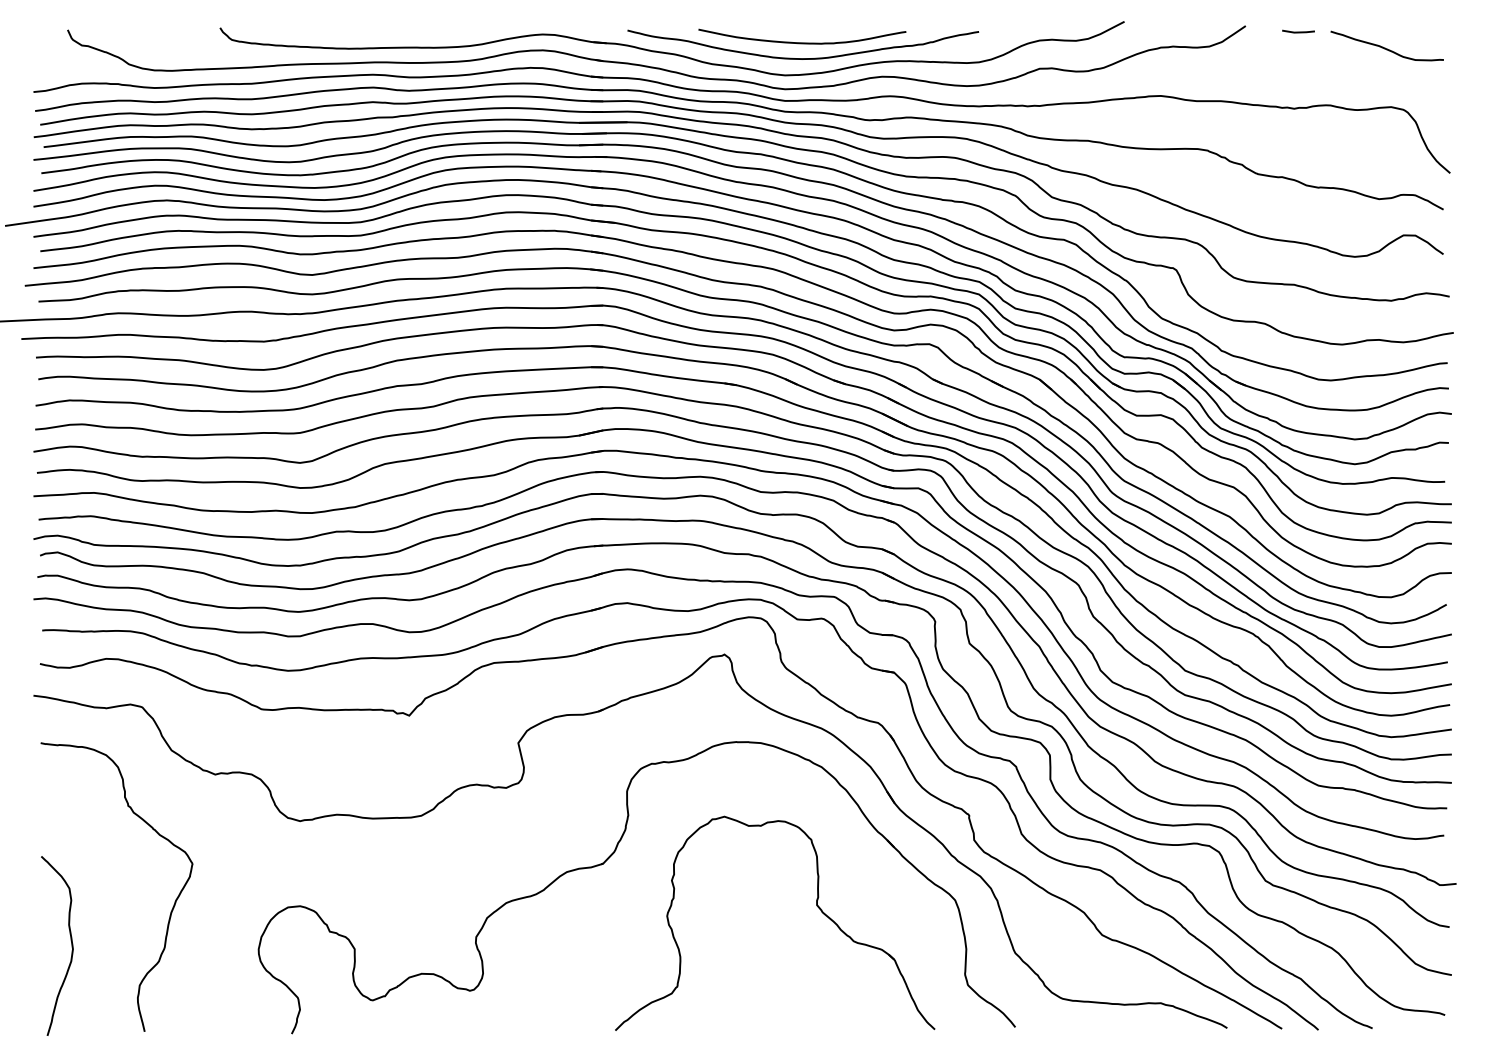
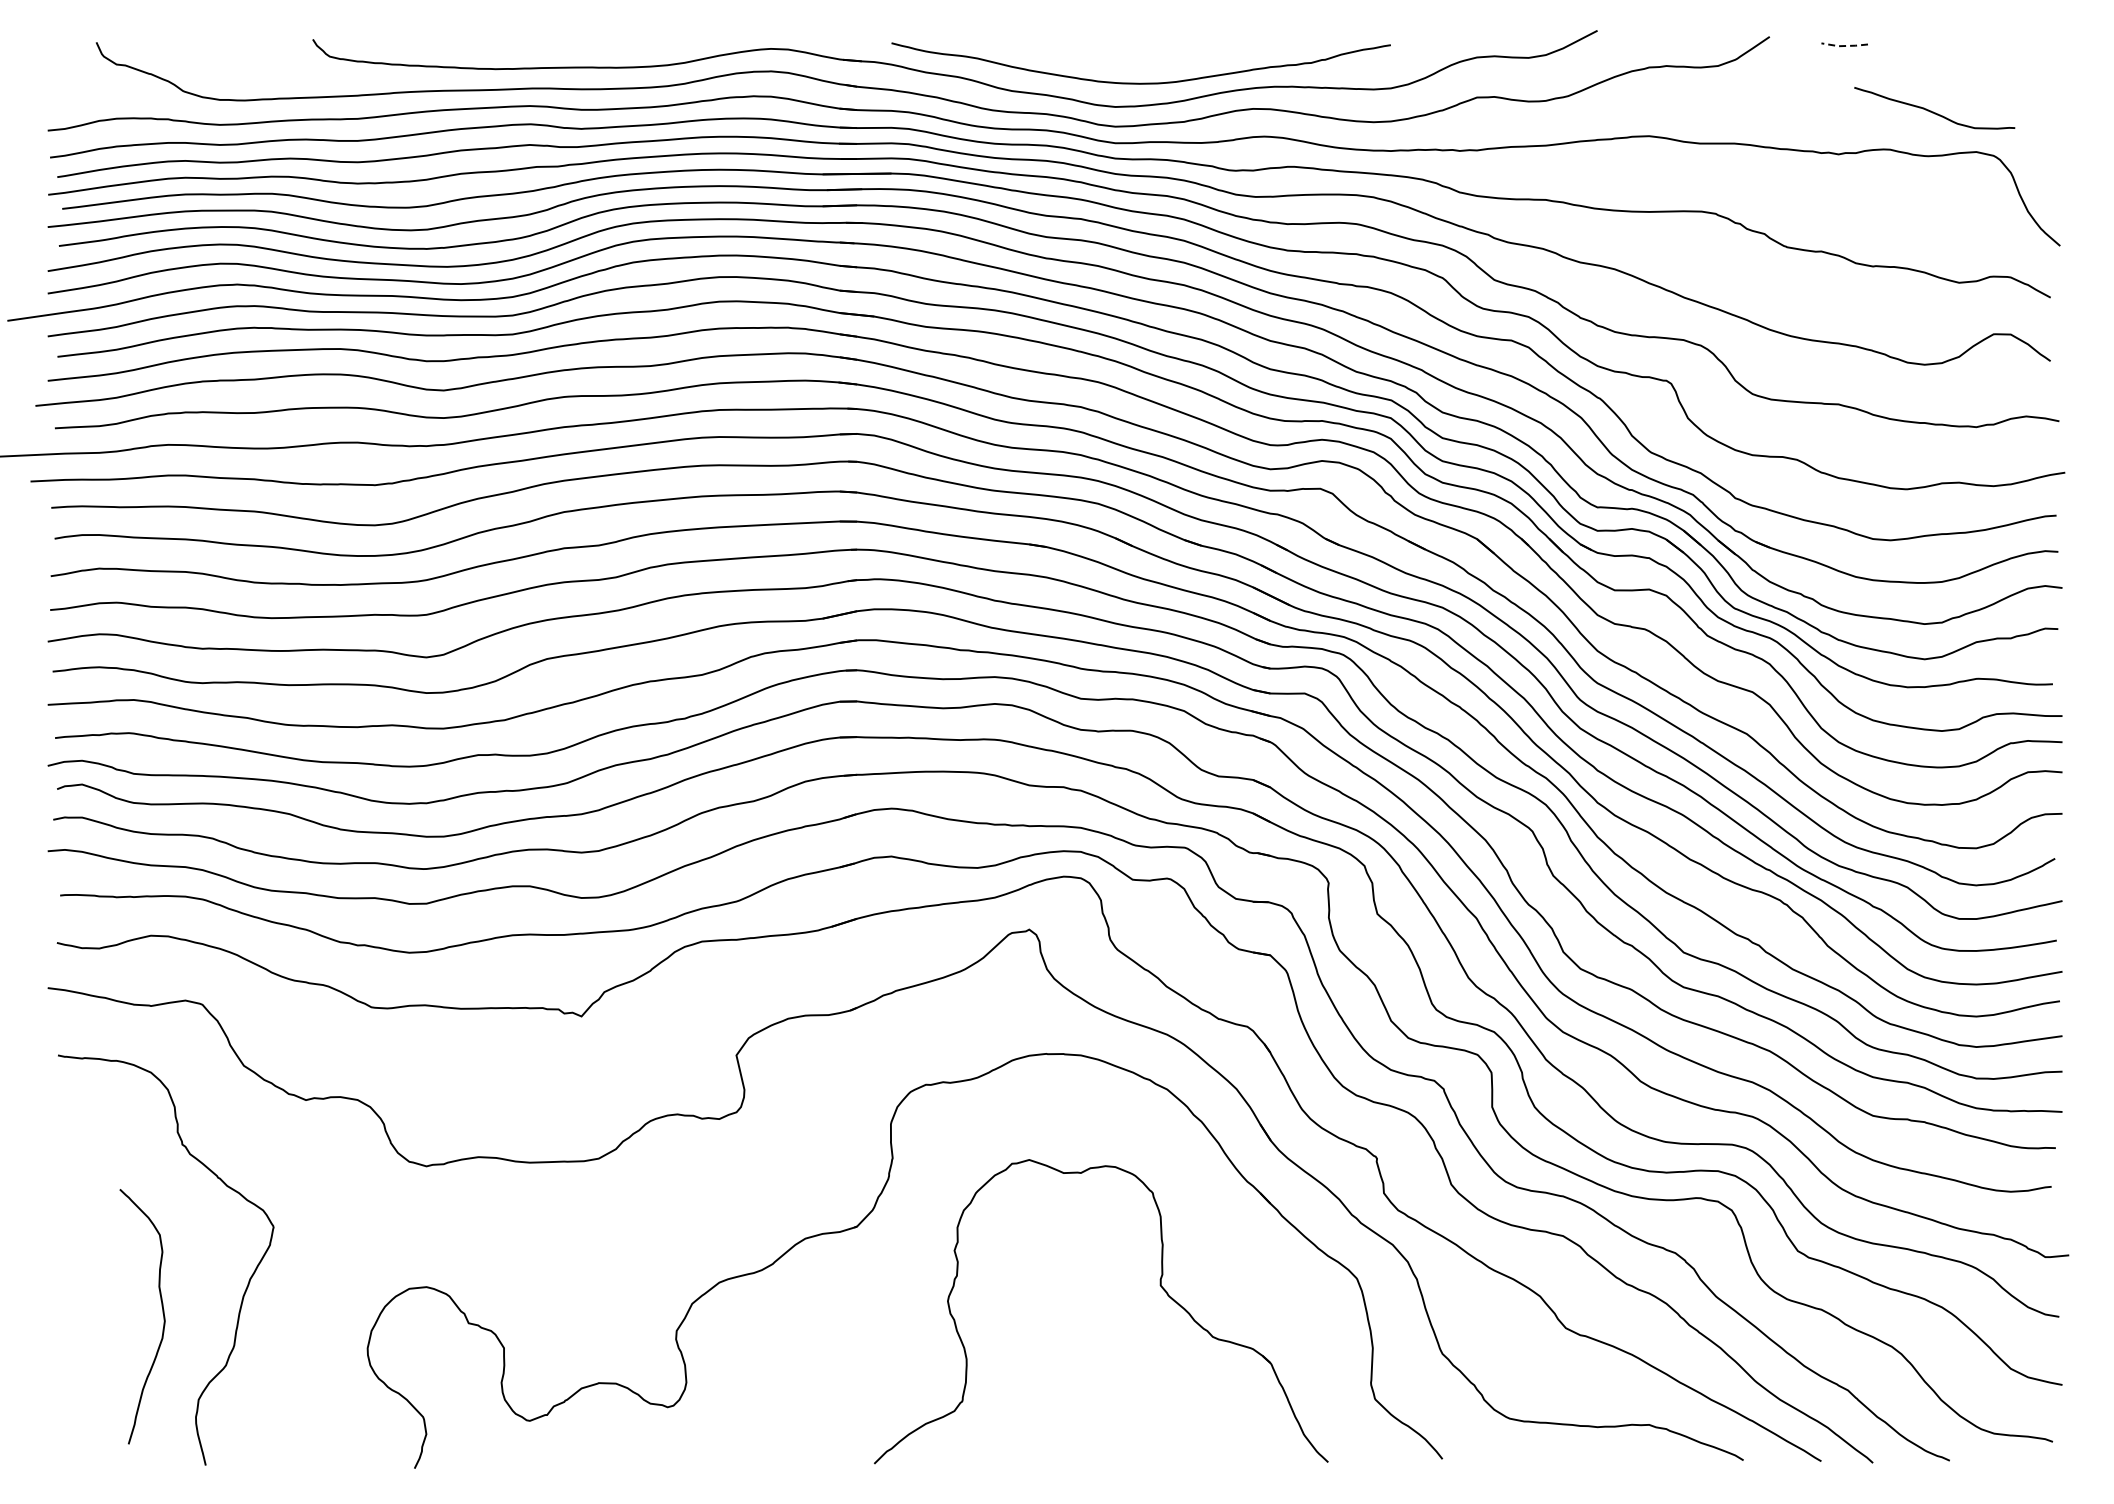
line: (1298, 32) -> (1844, 46), solid -> dashed
curve: (802, 42) -> (1139, 60), removed
curve: (1386, 48) -> (1933, 111), moved
curve: (71, 943) -> (162, 1313), moved

